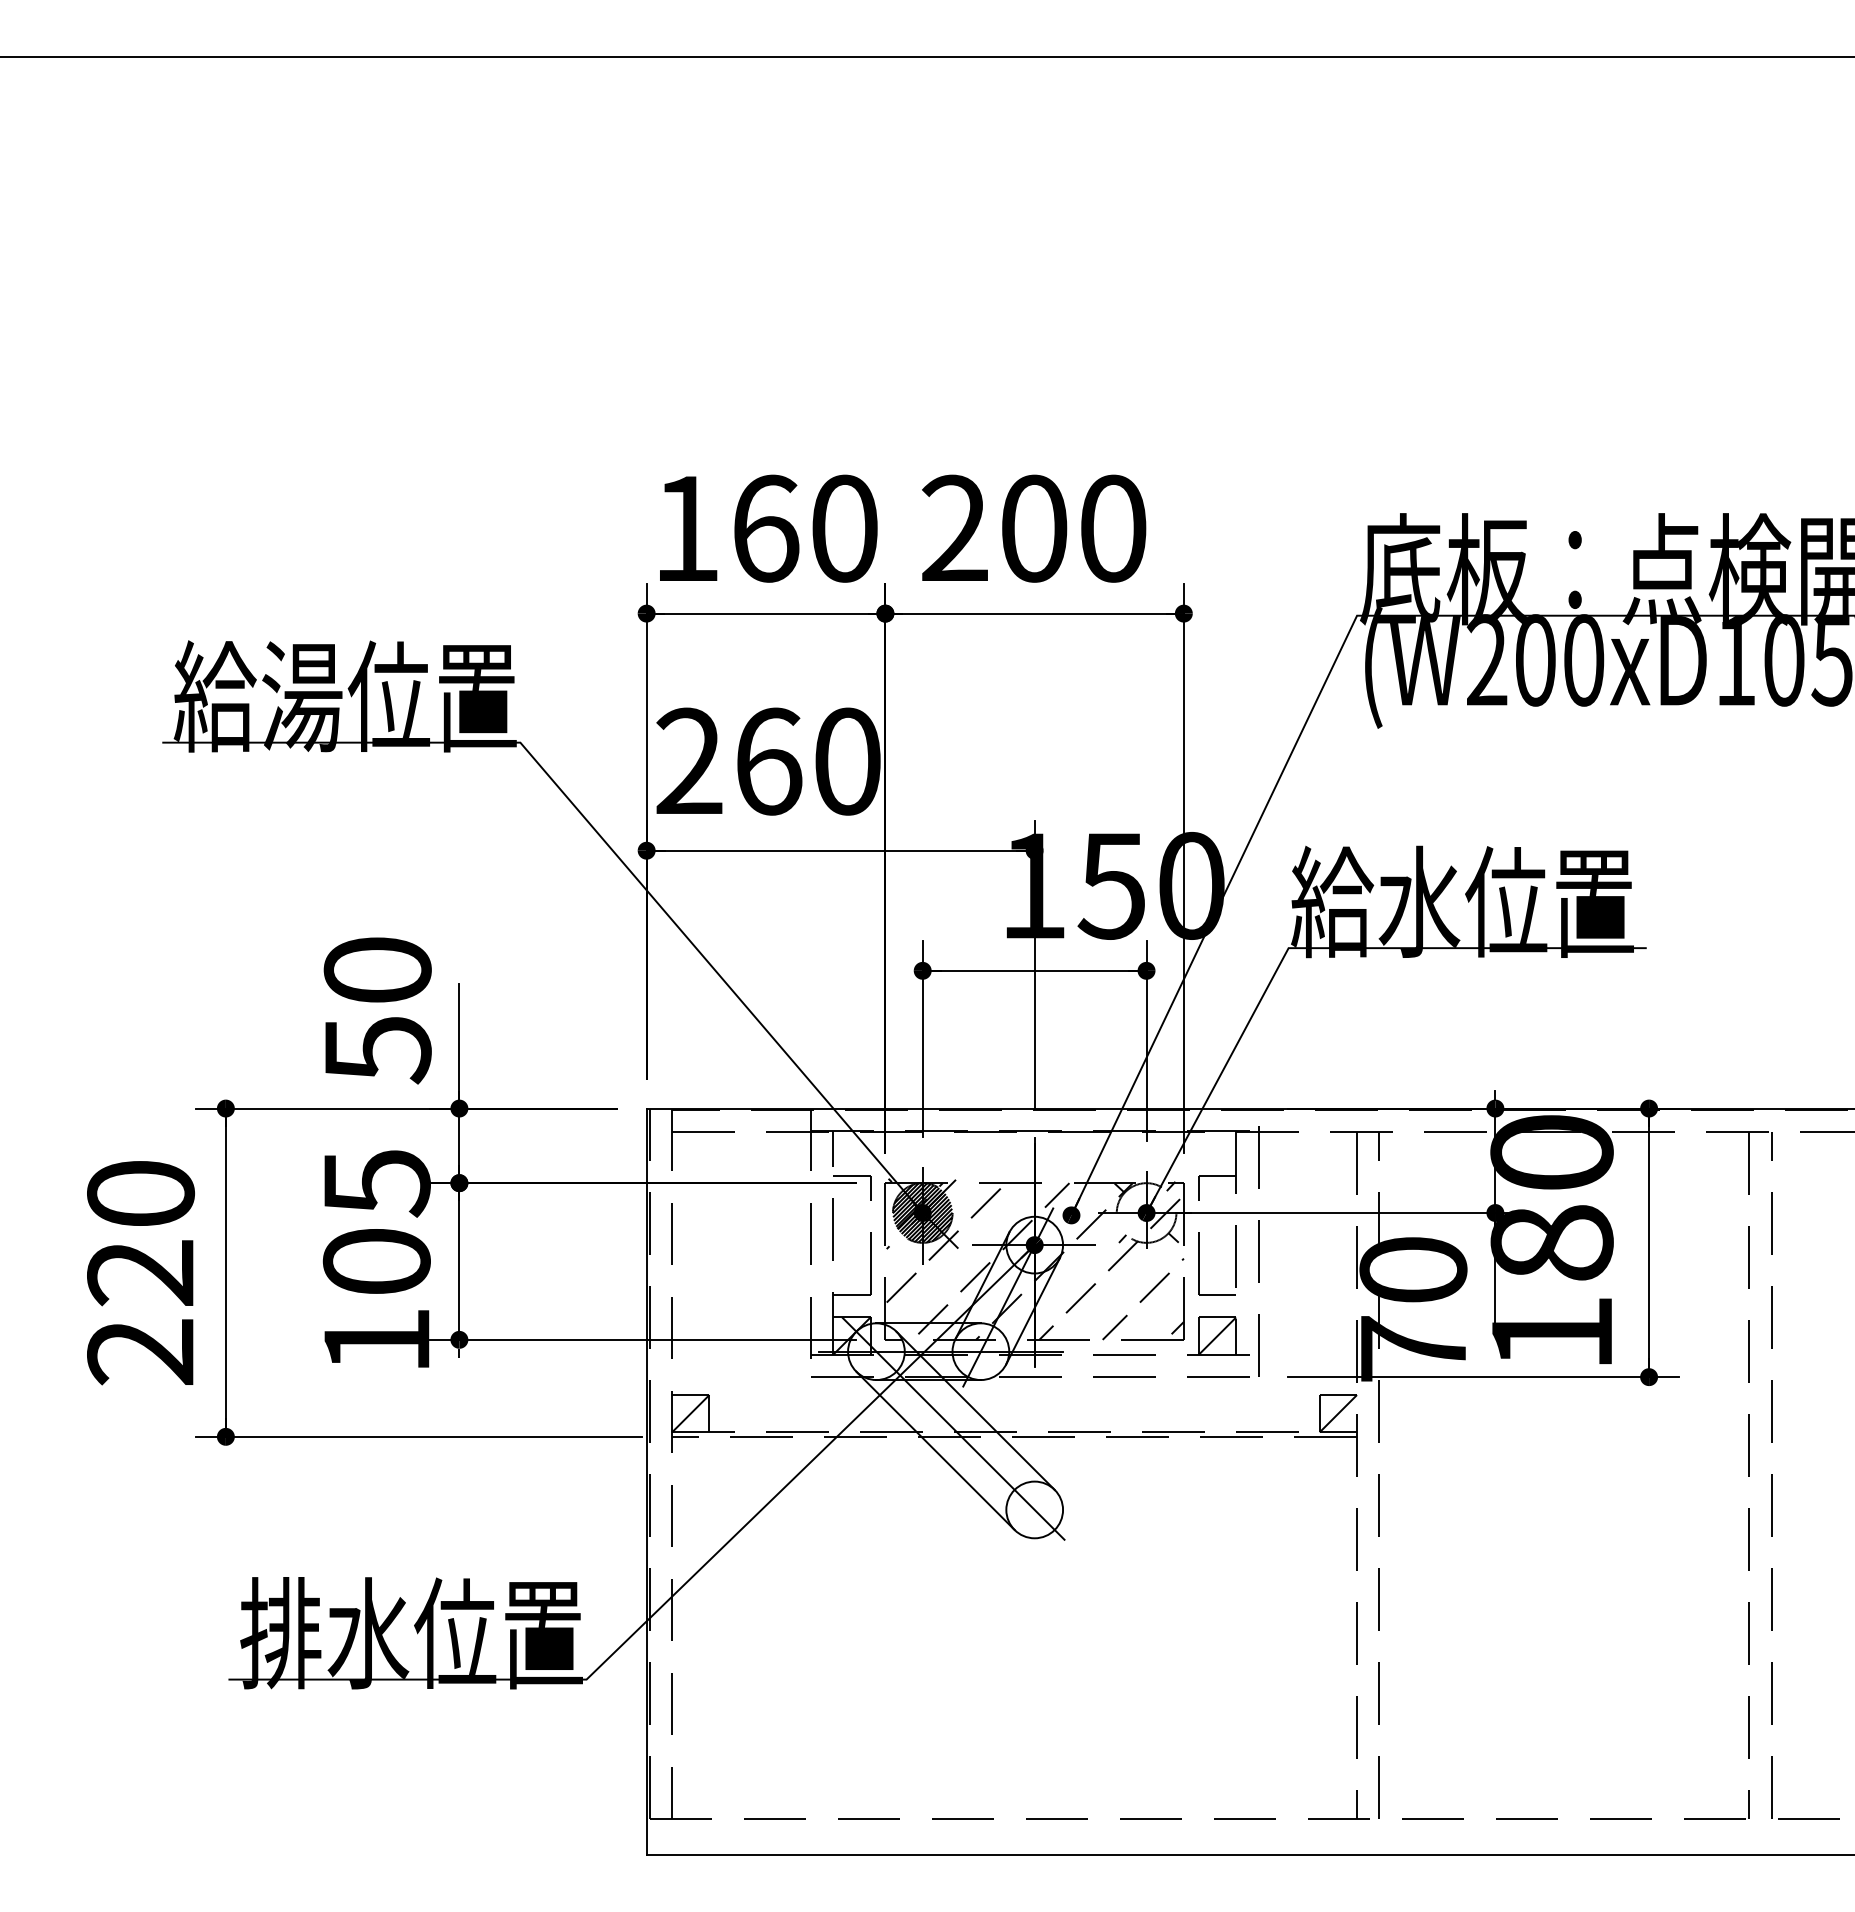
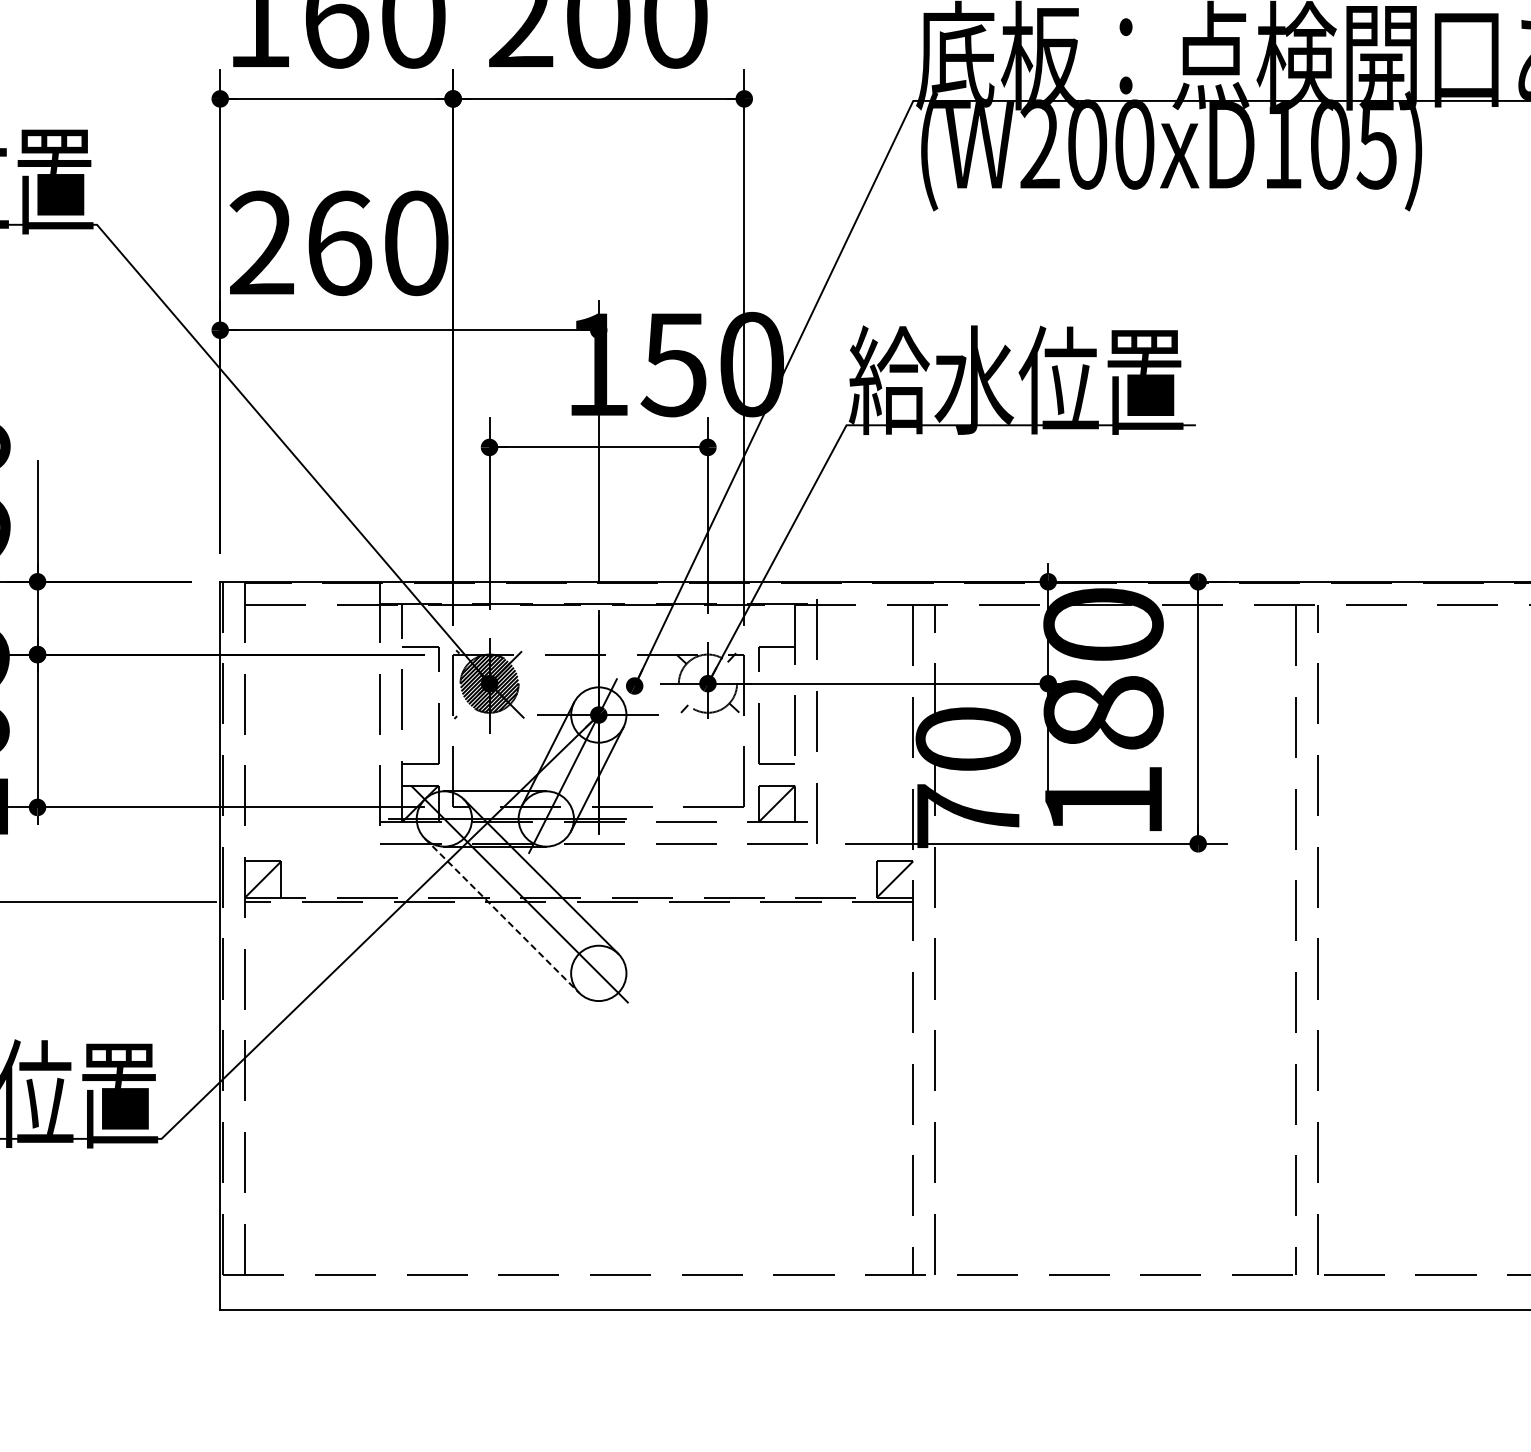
hatch: (1034, 1261) -> (598, 730), removed
line: (935, 1450) -> (502, 915), solid -> dashed

